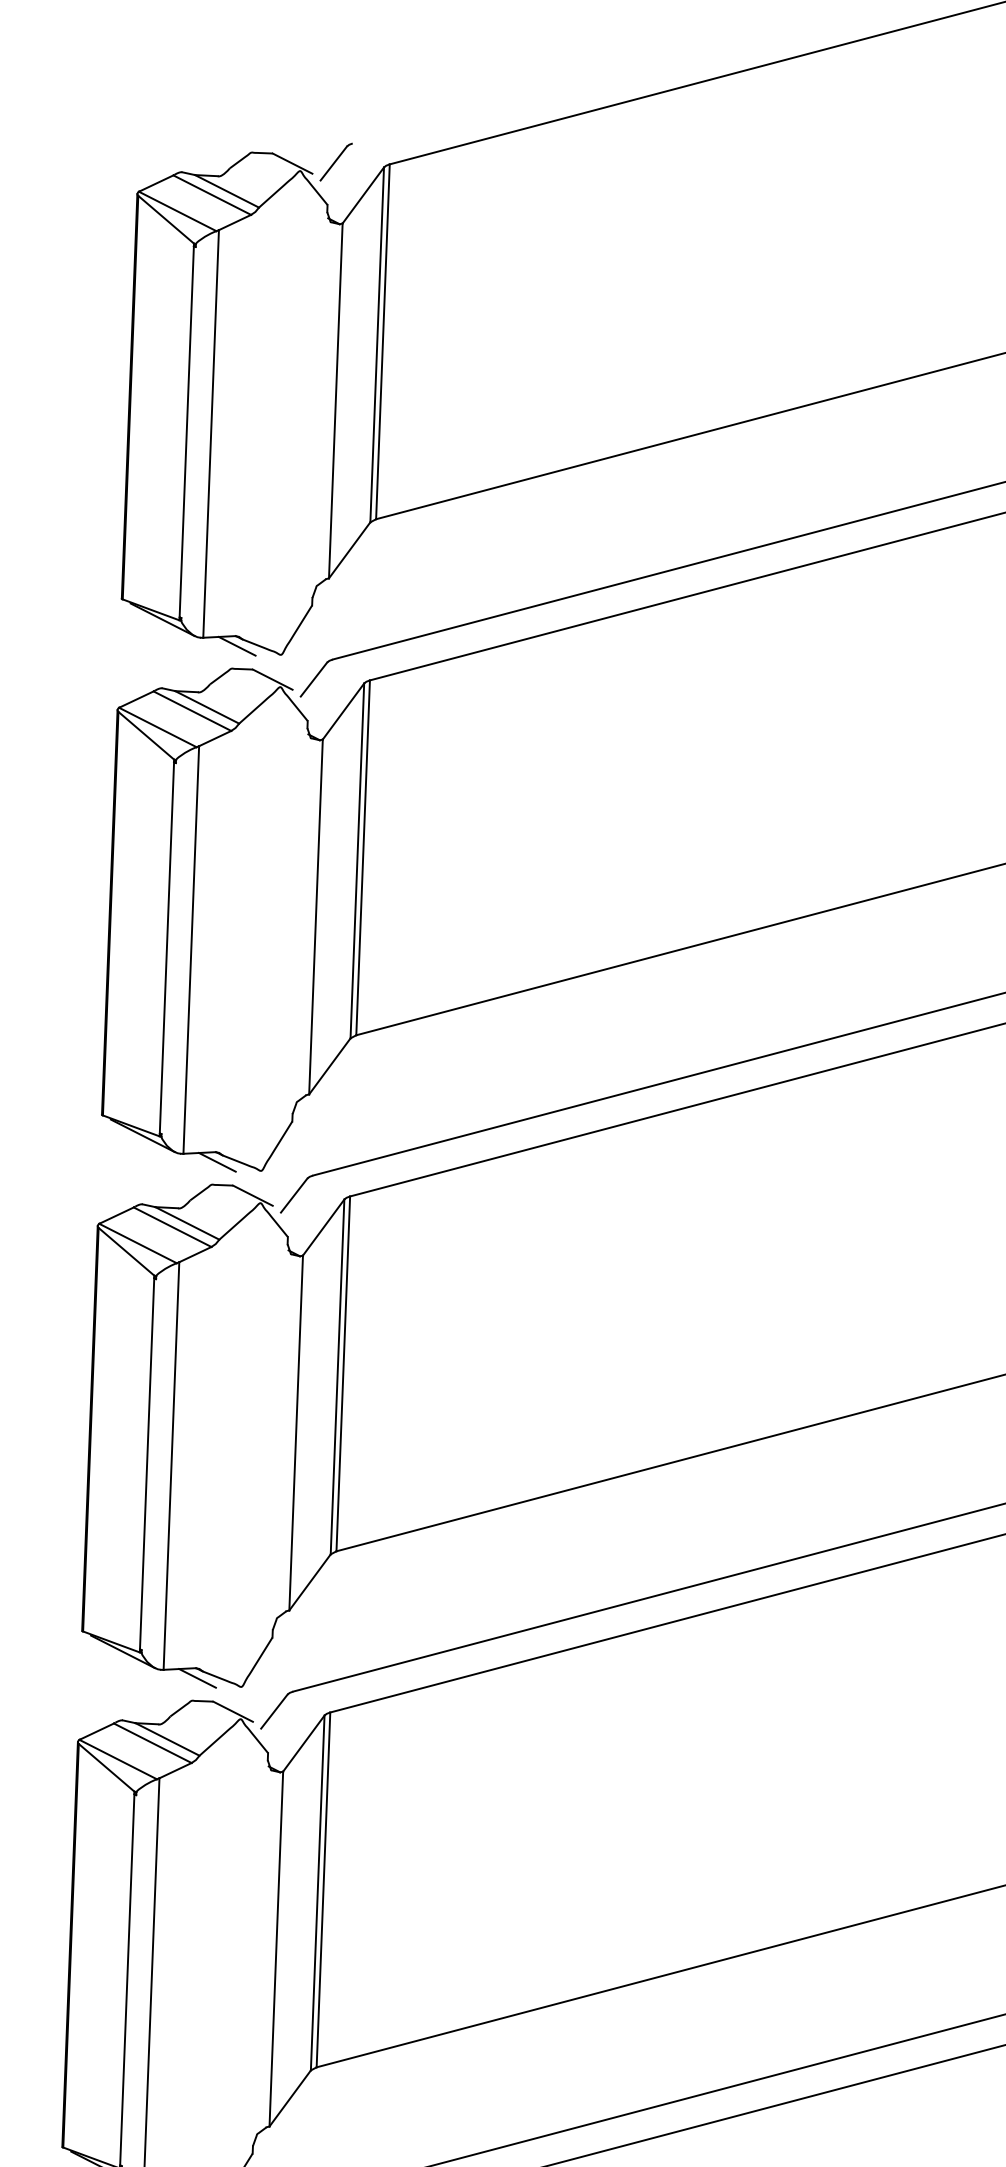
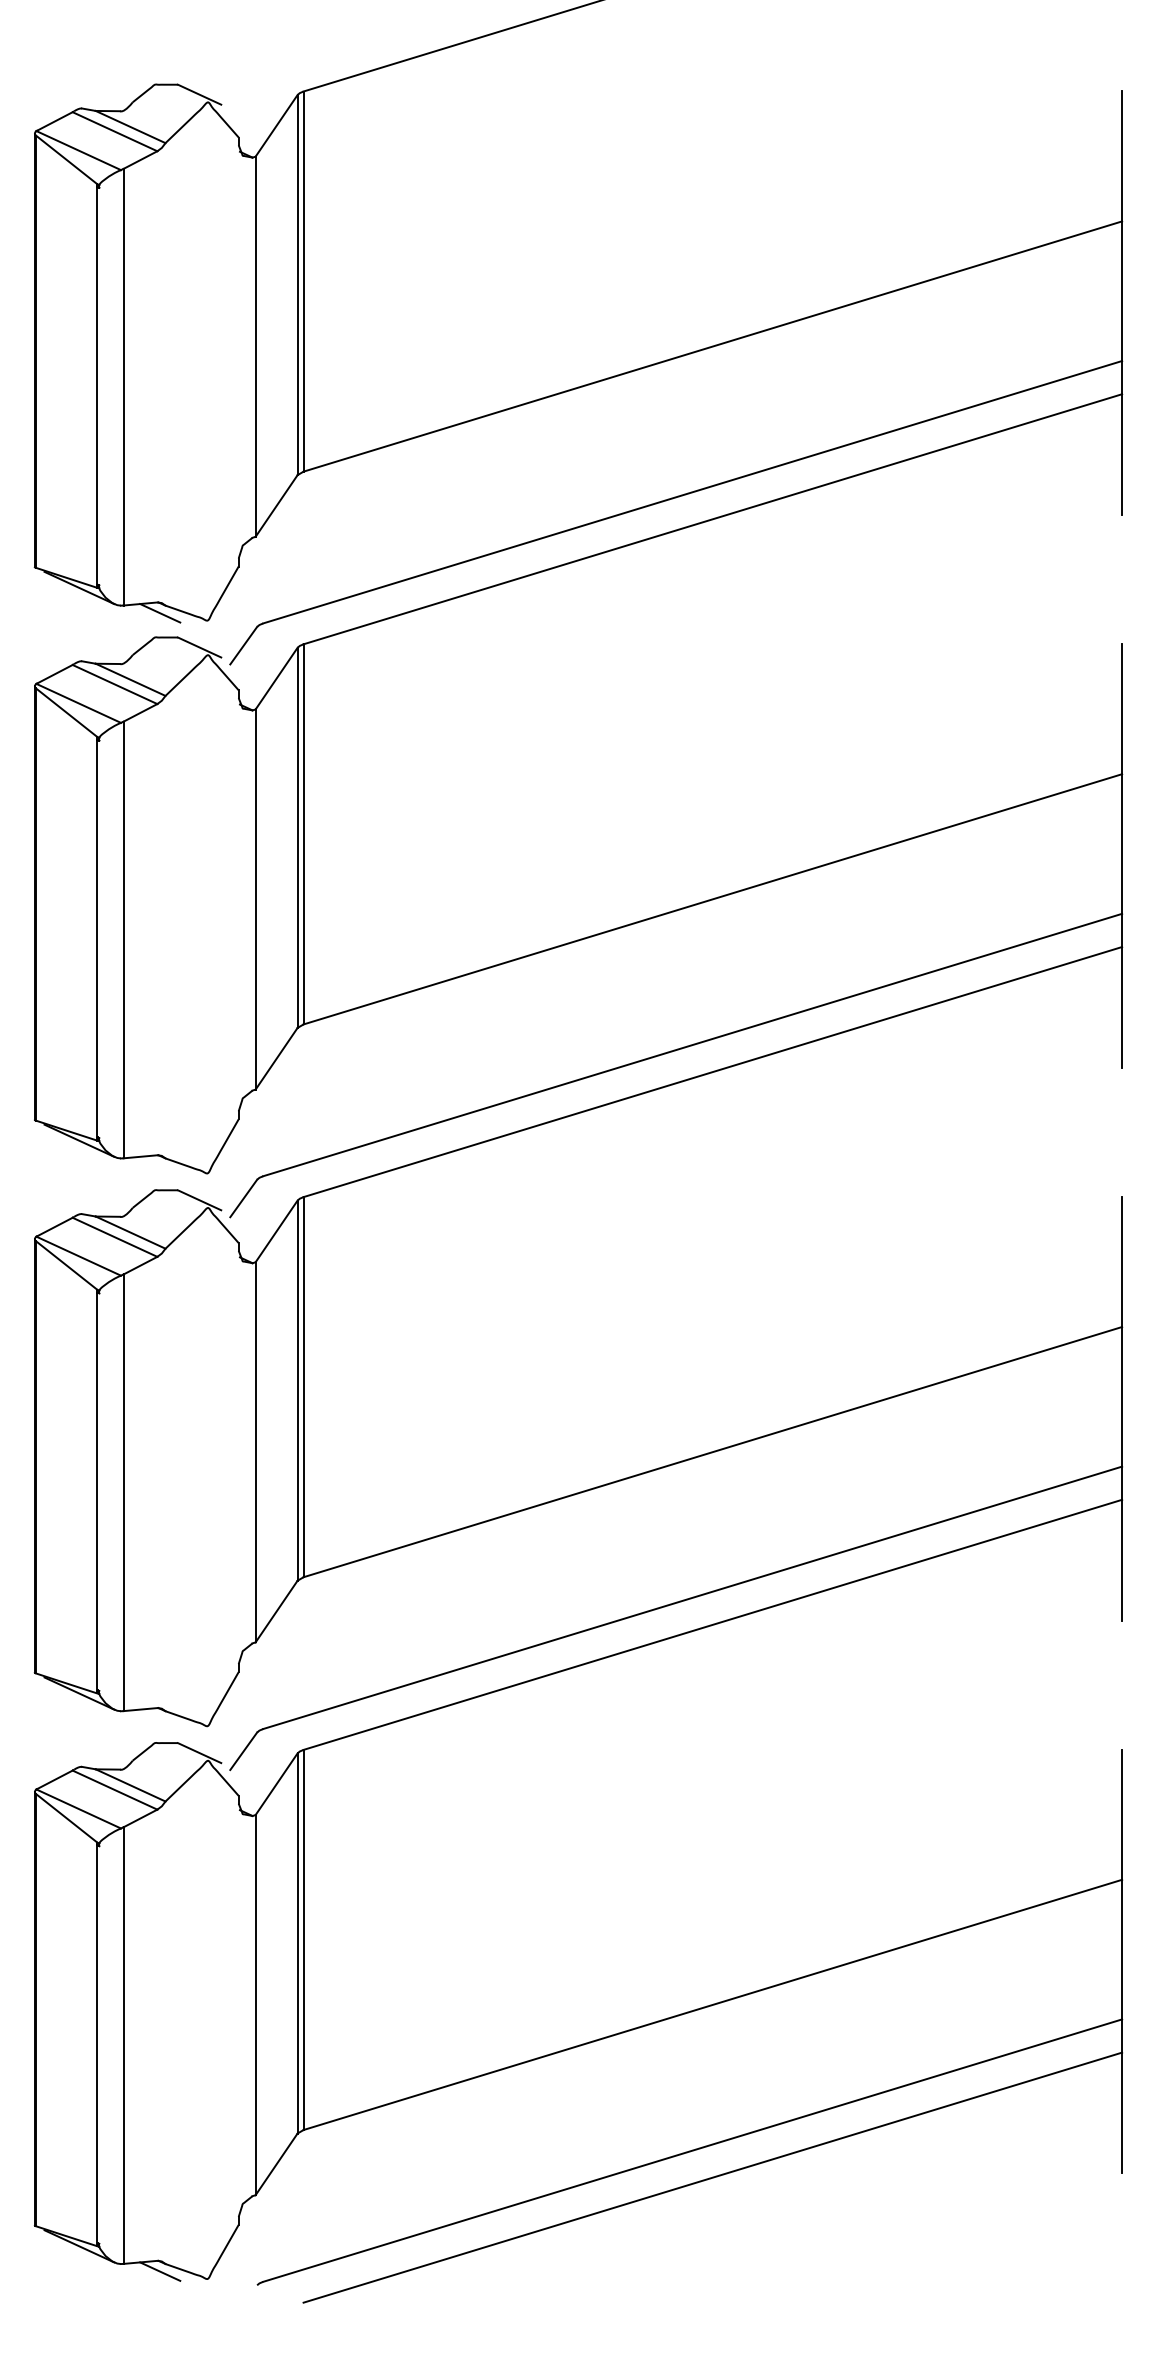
part: (336, 162) -> (246, 91), removed
line: (217, 1161) -> (160, 1165), removed
line: (197, 1678) -> (160, 1718), removed

